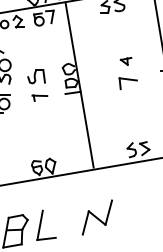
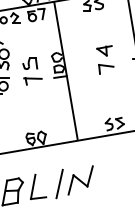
part: (126, 60) -> (104, 50), size x1.67
part: (39, 98) -> (32, 81), size x1.43
line: (71, 221) -> (59, 183), added

